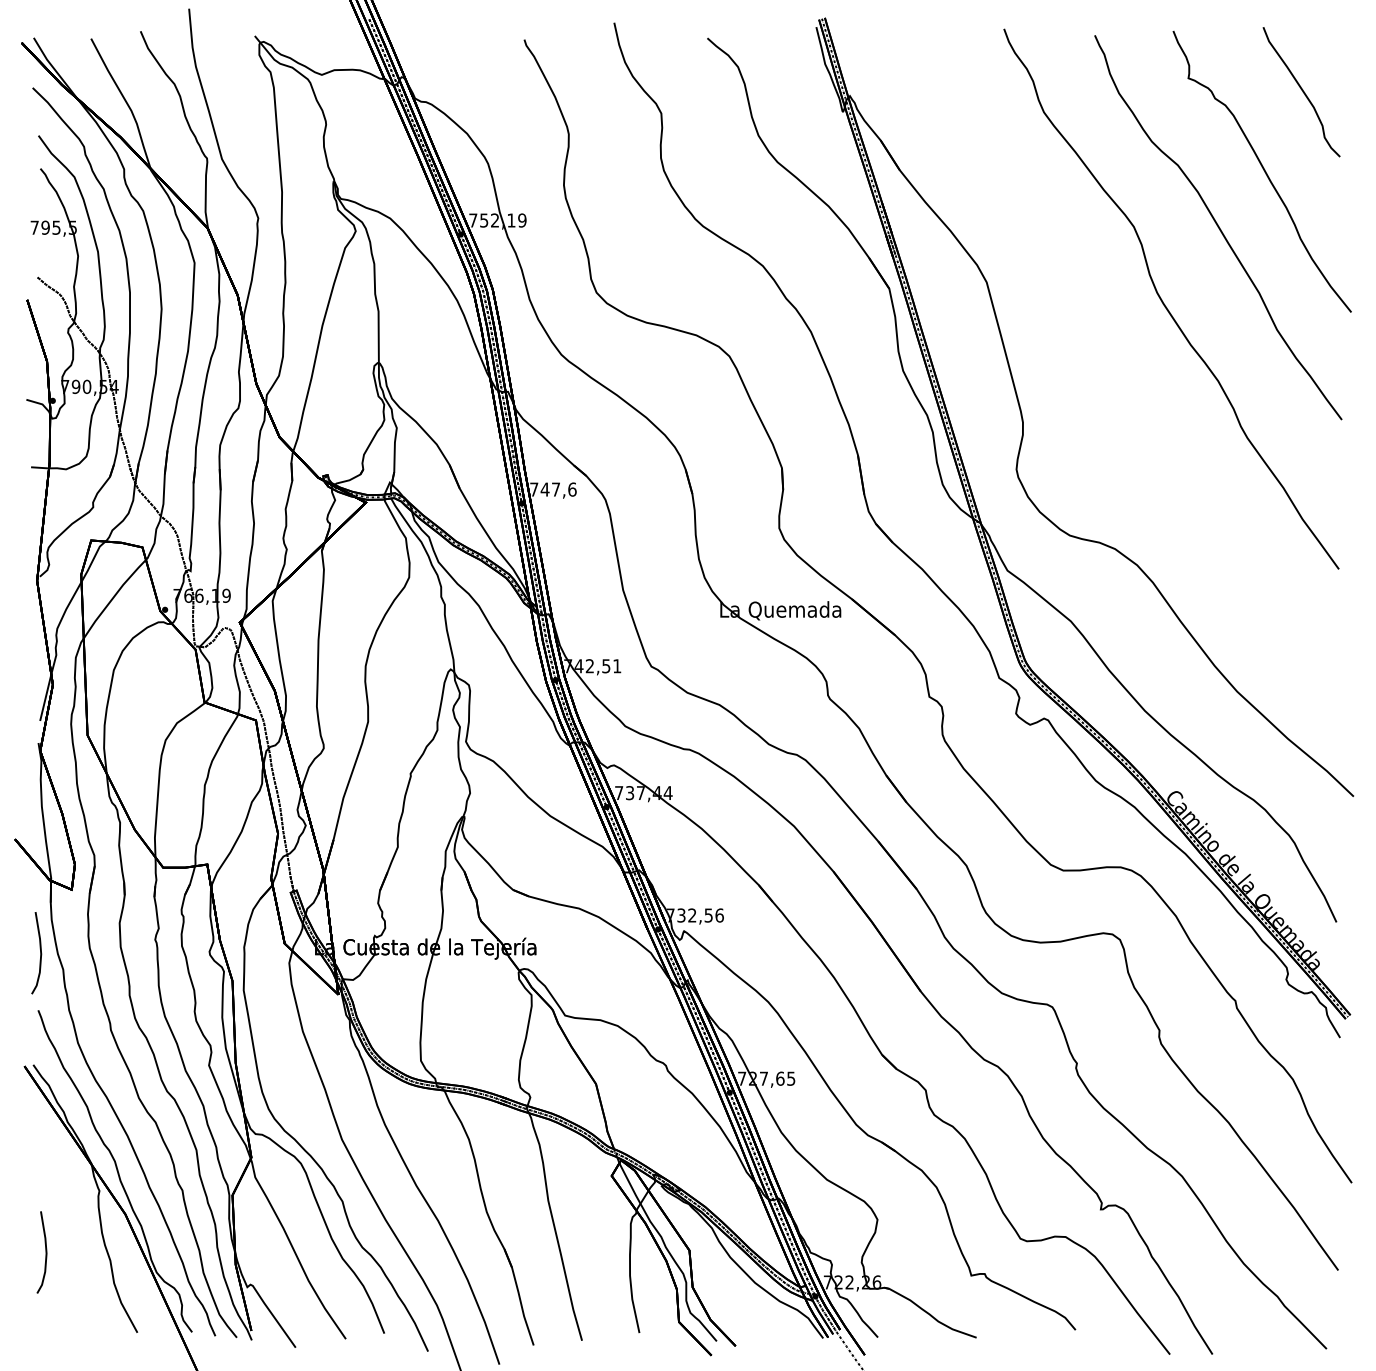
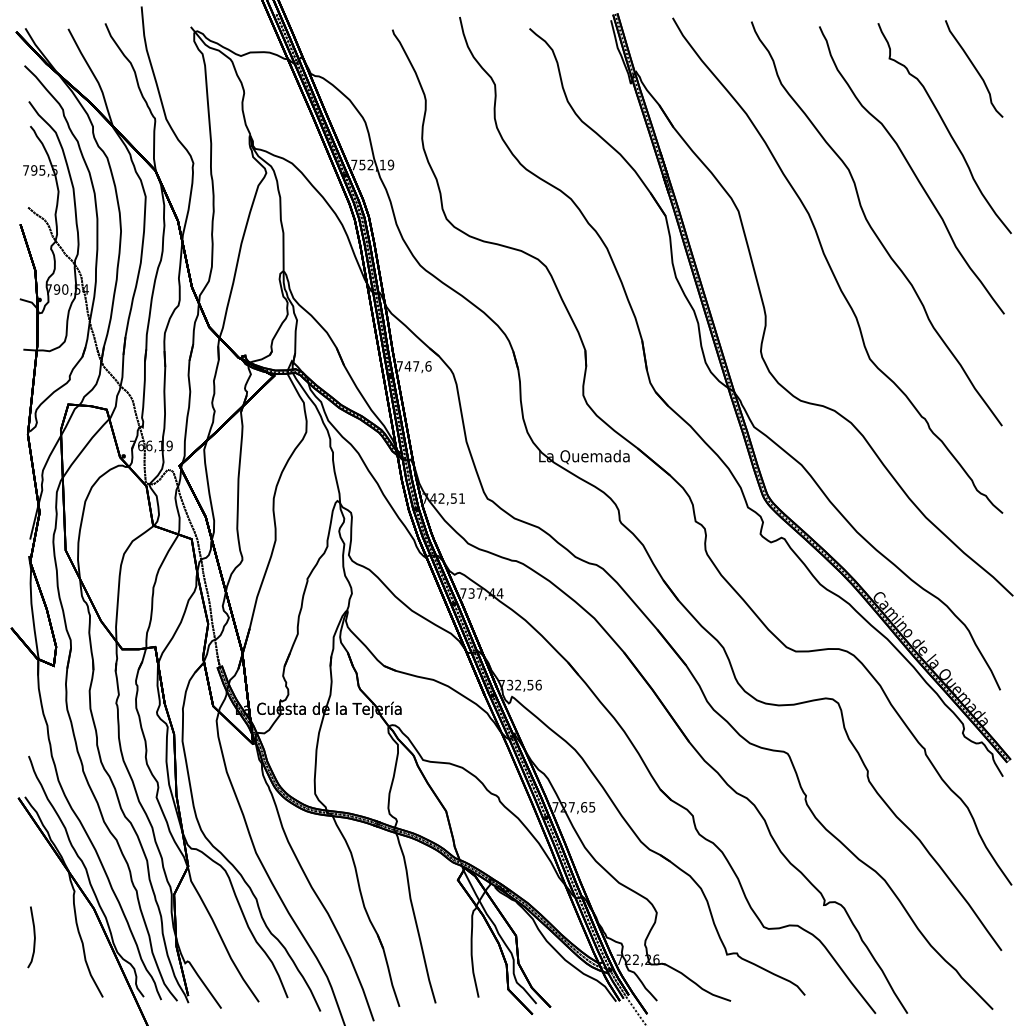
curve: (1110, 357) -> (831, 267), added
curve: (39, 950) -> (29, 711), removed

